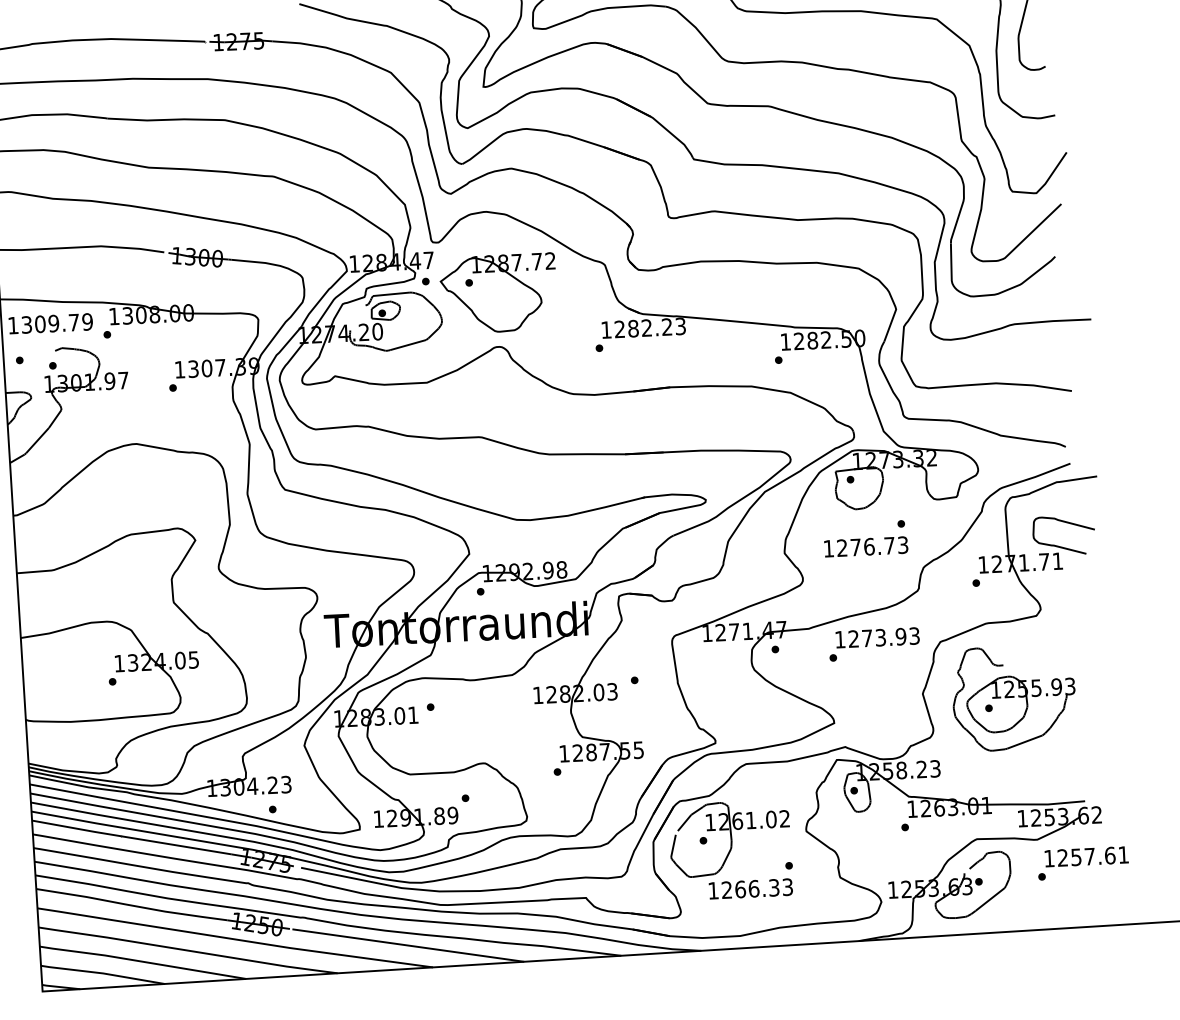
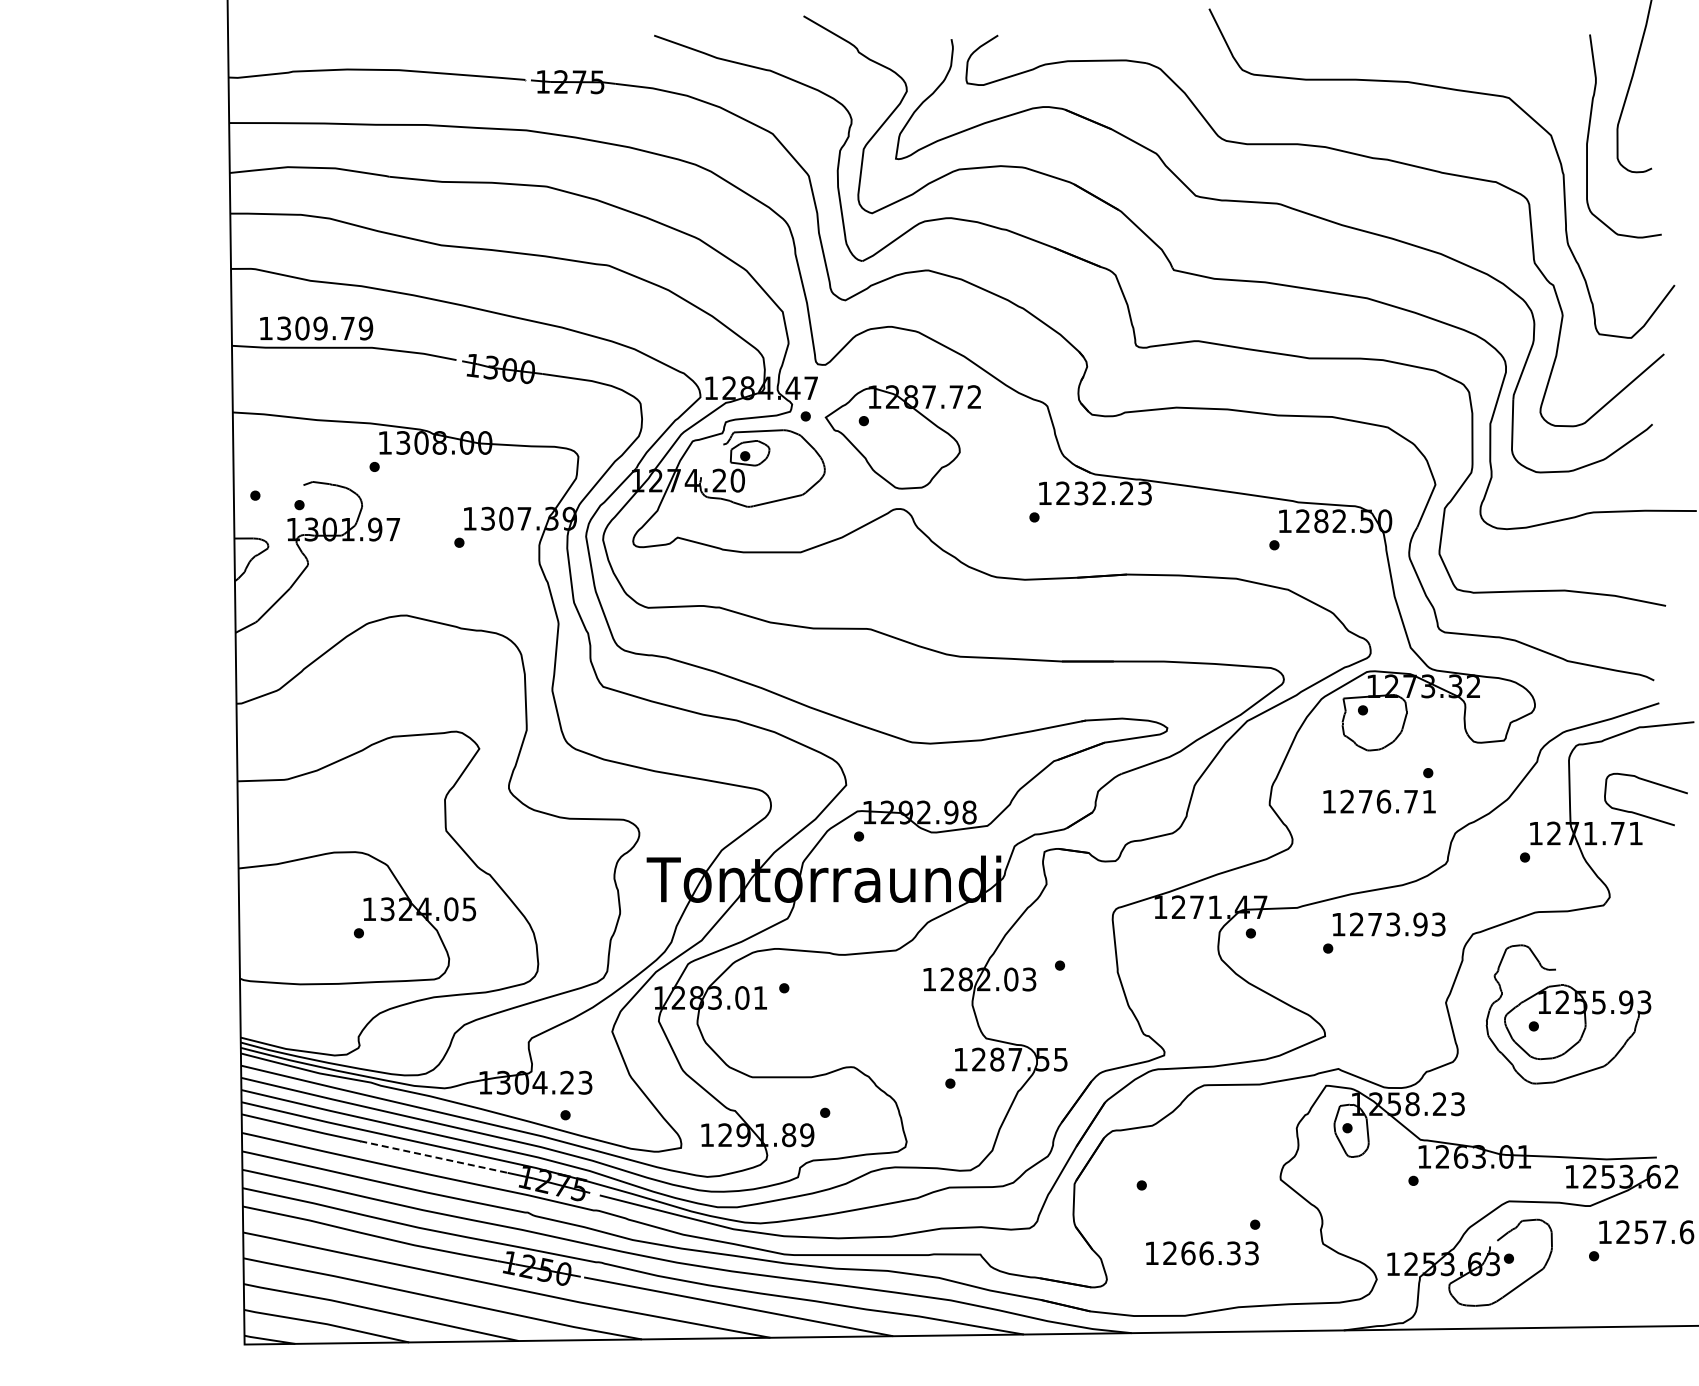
text: (50, 323) -> (316, 328), moved
text: (633, 328) -> (1081, 493), 1282.23 -> 1232.23
text: (903, 544) -> (1429, 801), 1276.73 -> 1276.71
part: (729, 838) -> (1177, 1184), removed
line: (176, 845) -> (434, 1157), solid -> dashed

